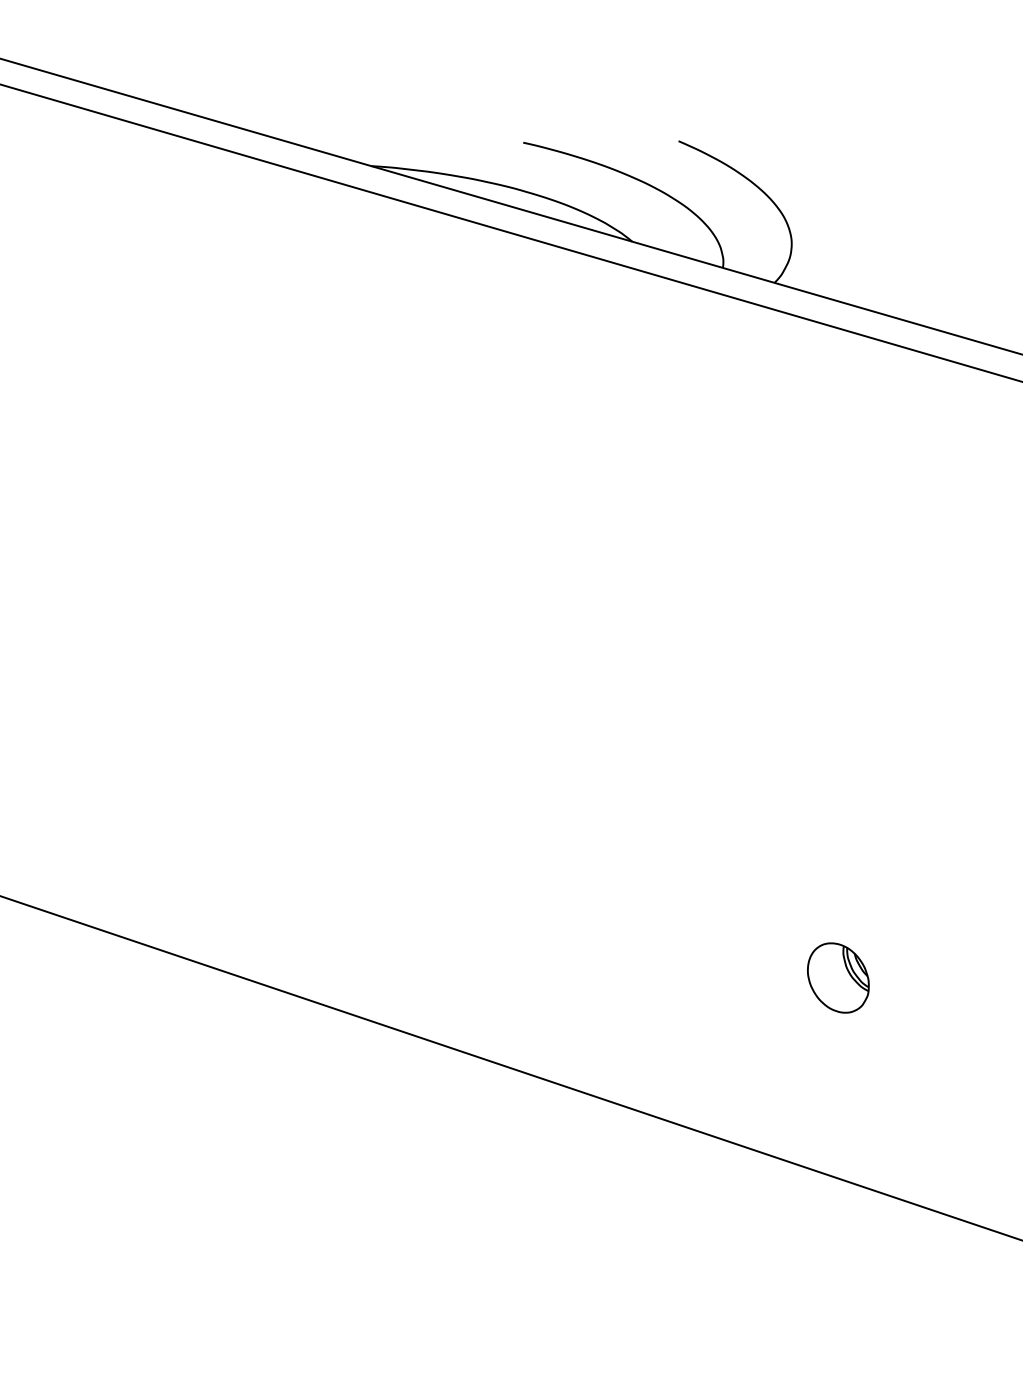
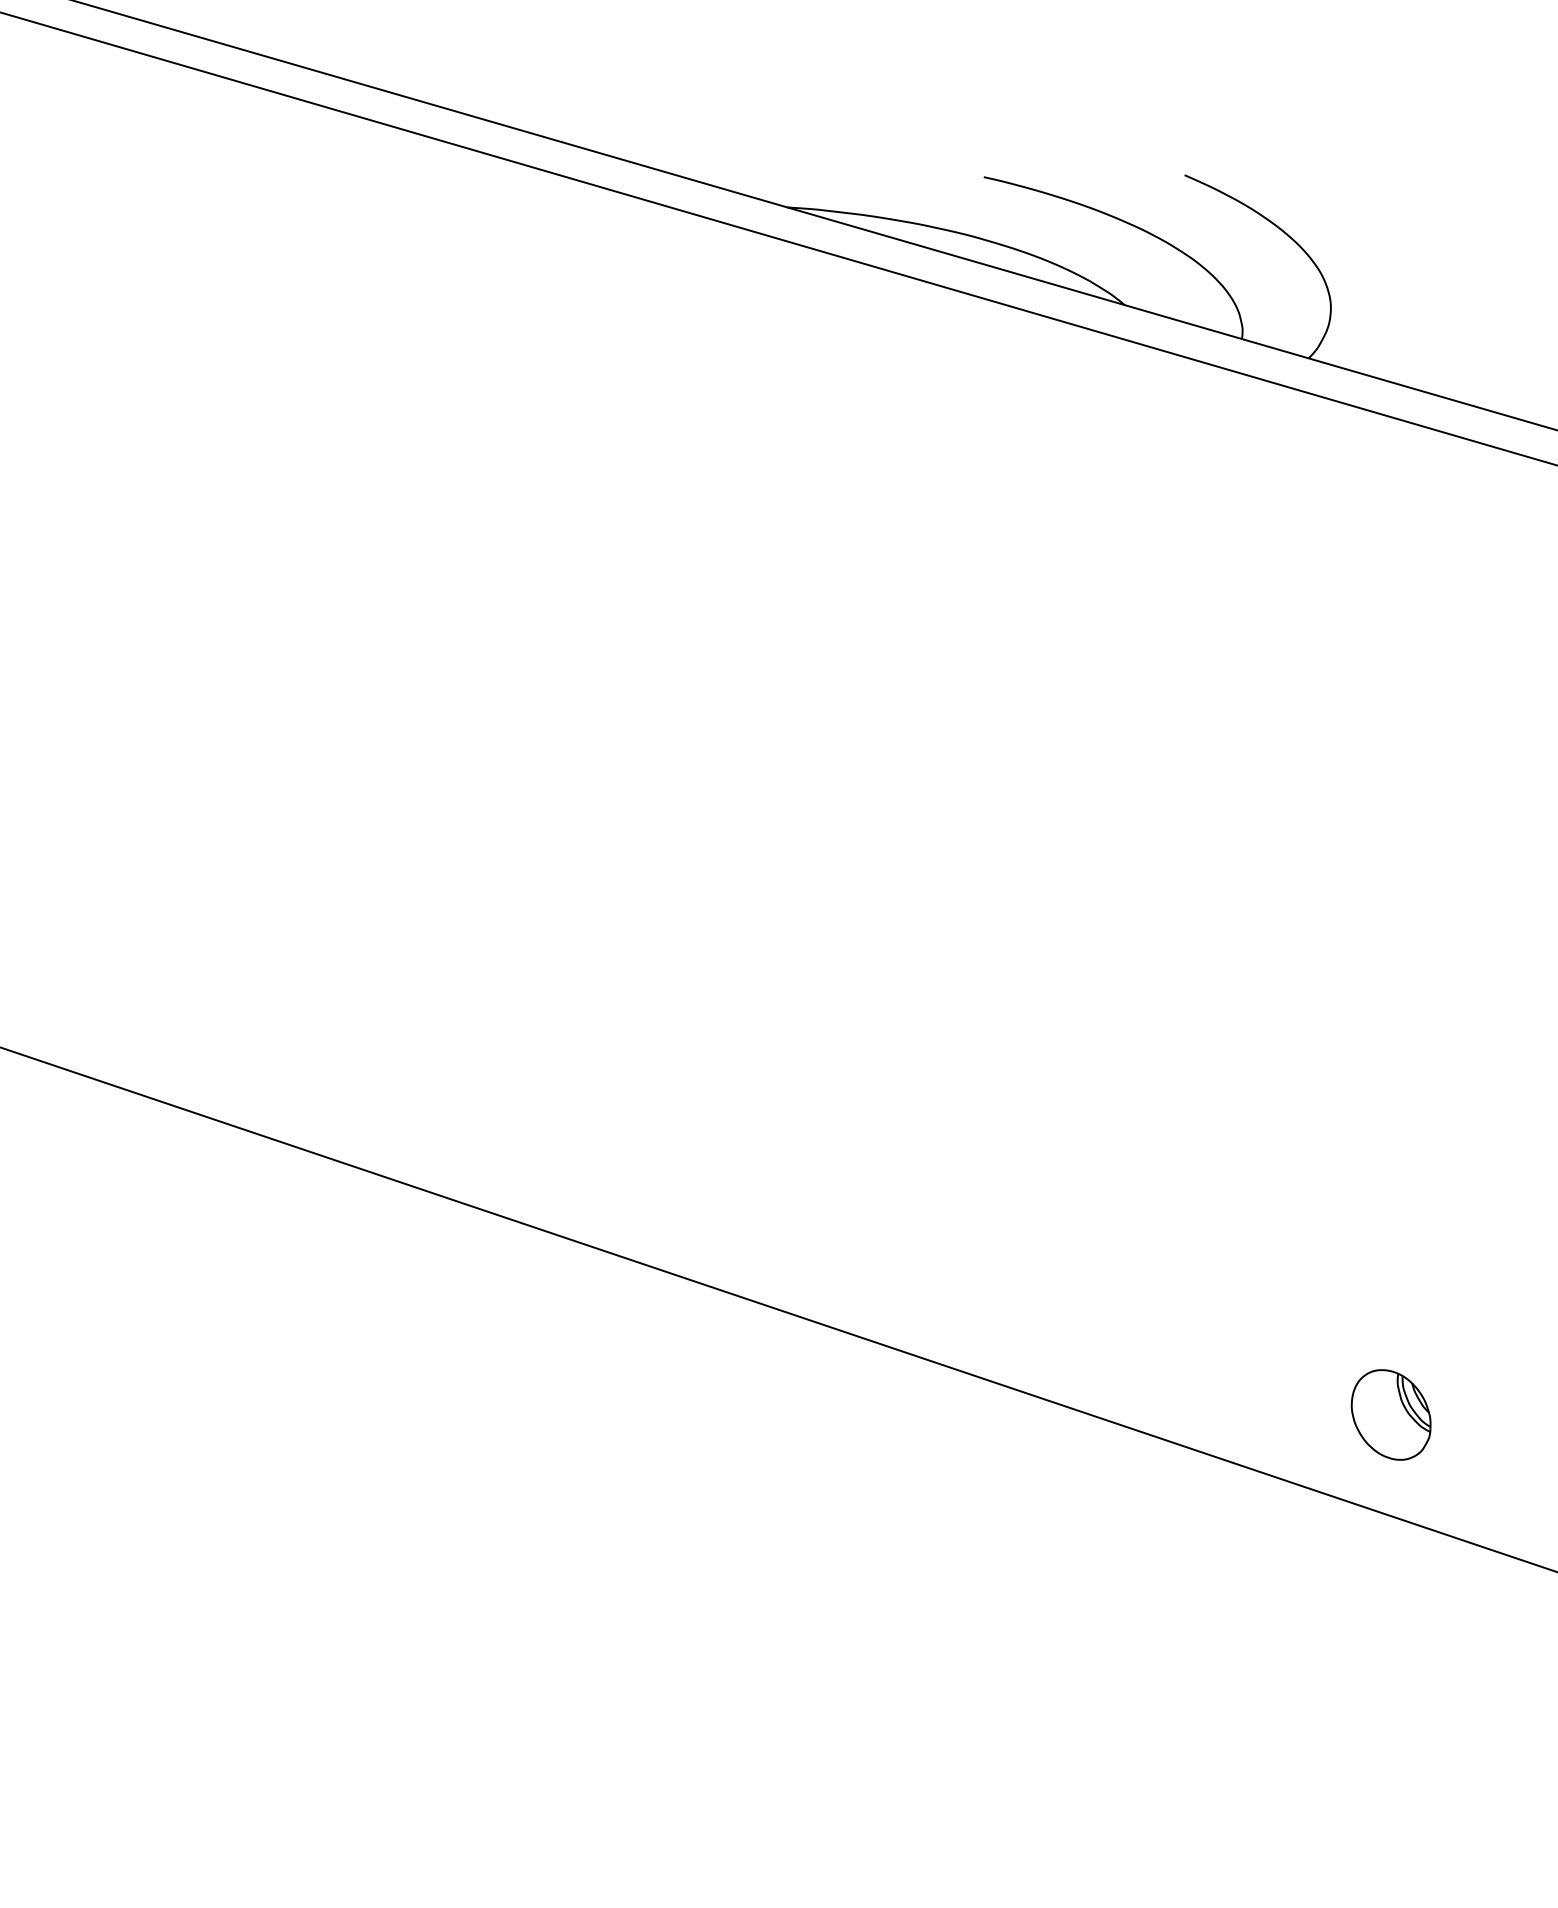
part: (837, 977) -> (1390, 1414), moved

